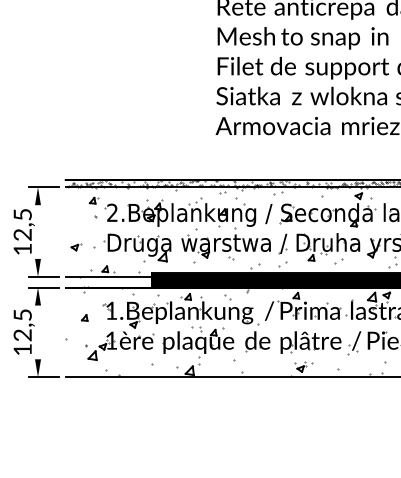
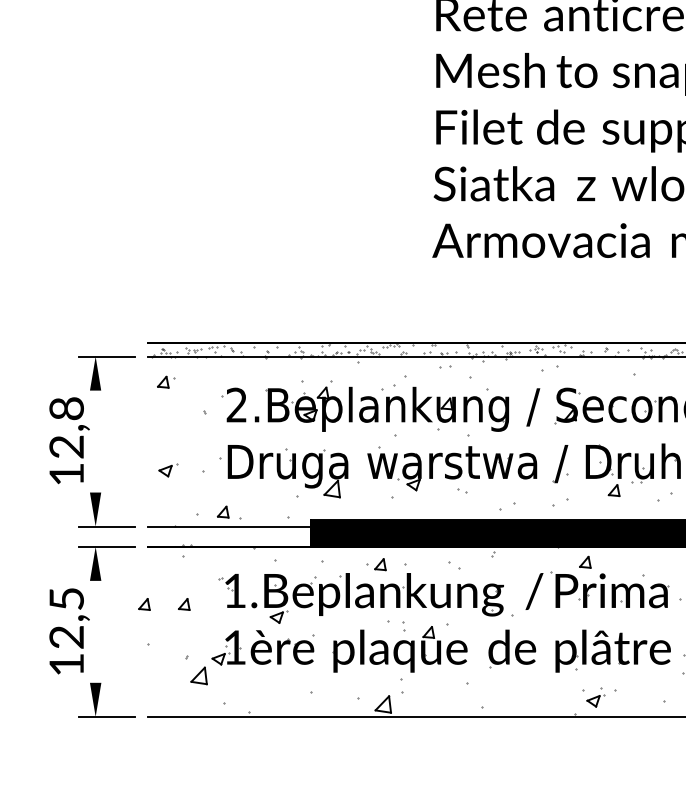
part: (93, 200) -> (164, 381), moved
text: (22, 214) -> (66, 408), 12,5 -> 12,8
part: (63, 317) -> (143, 603), added

